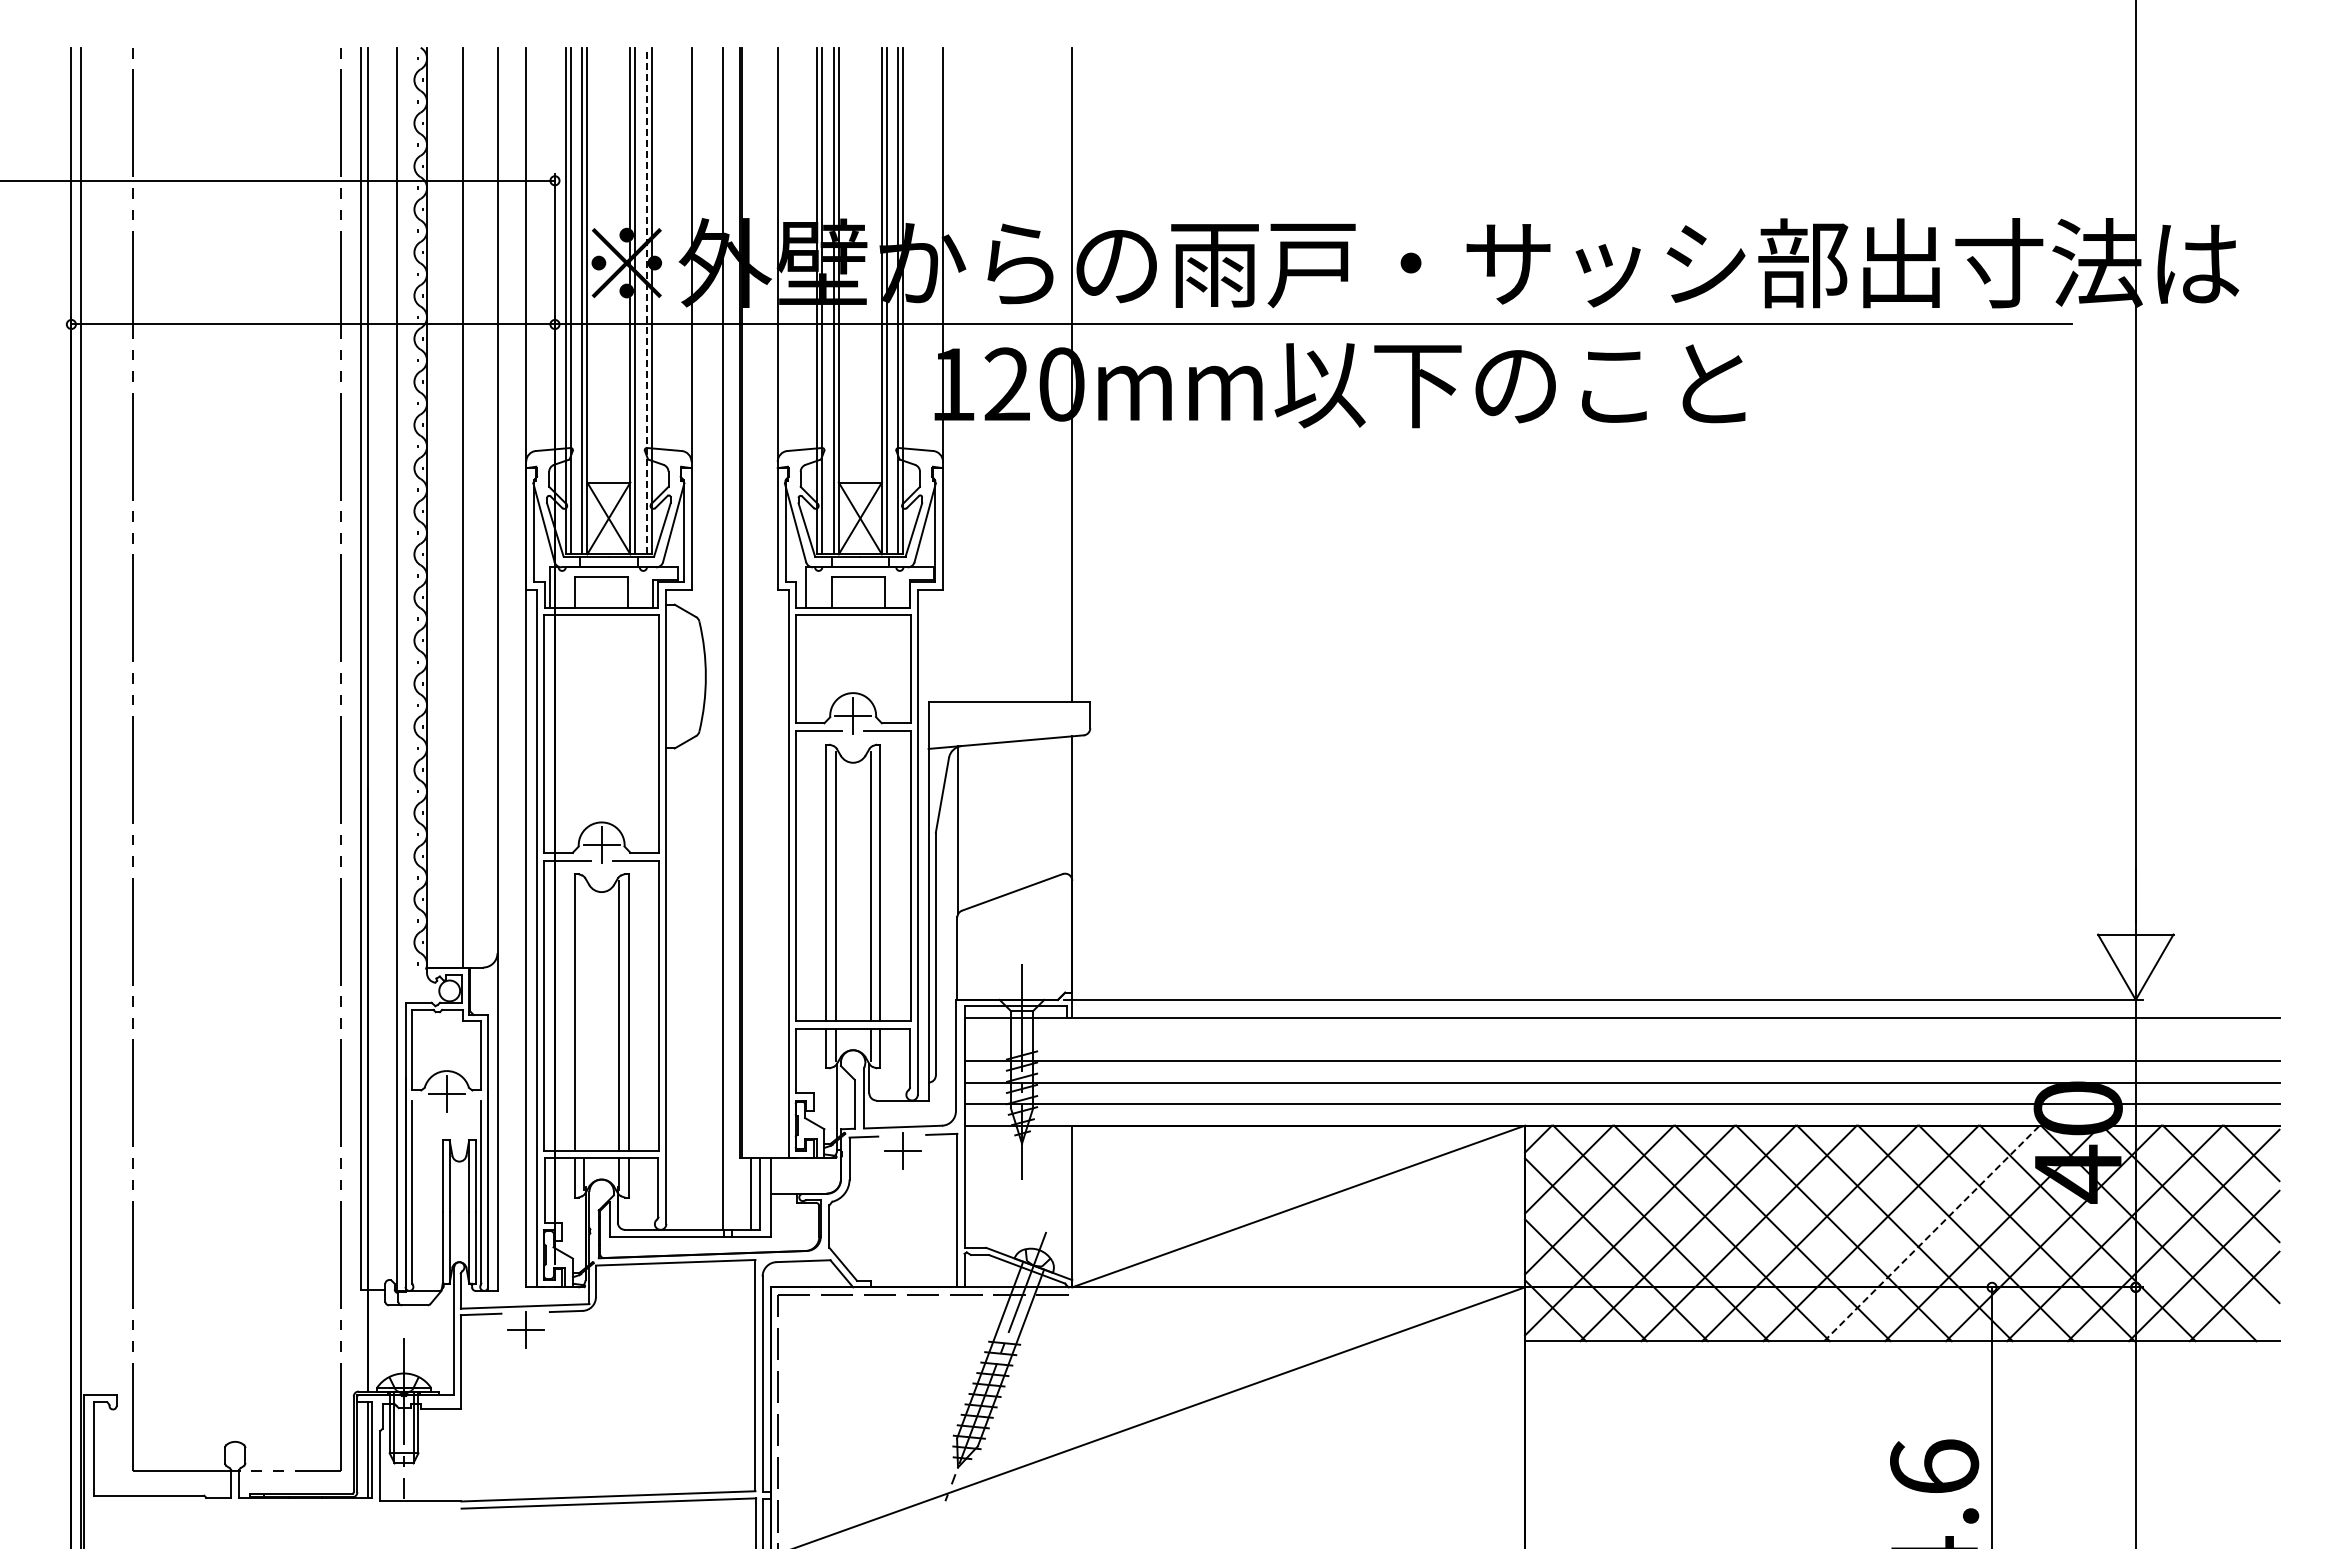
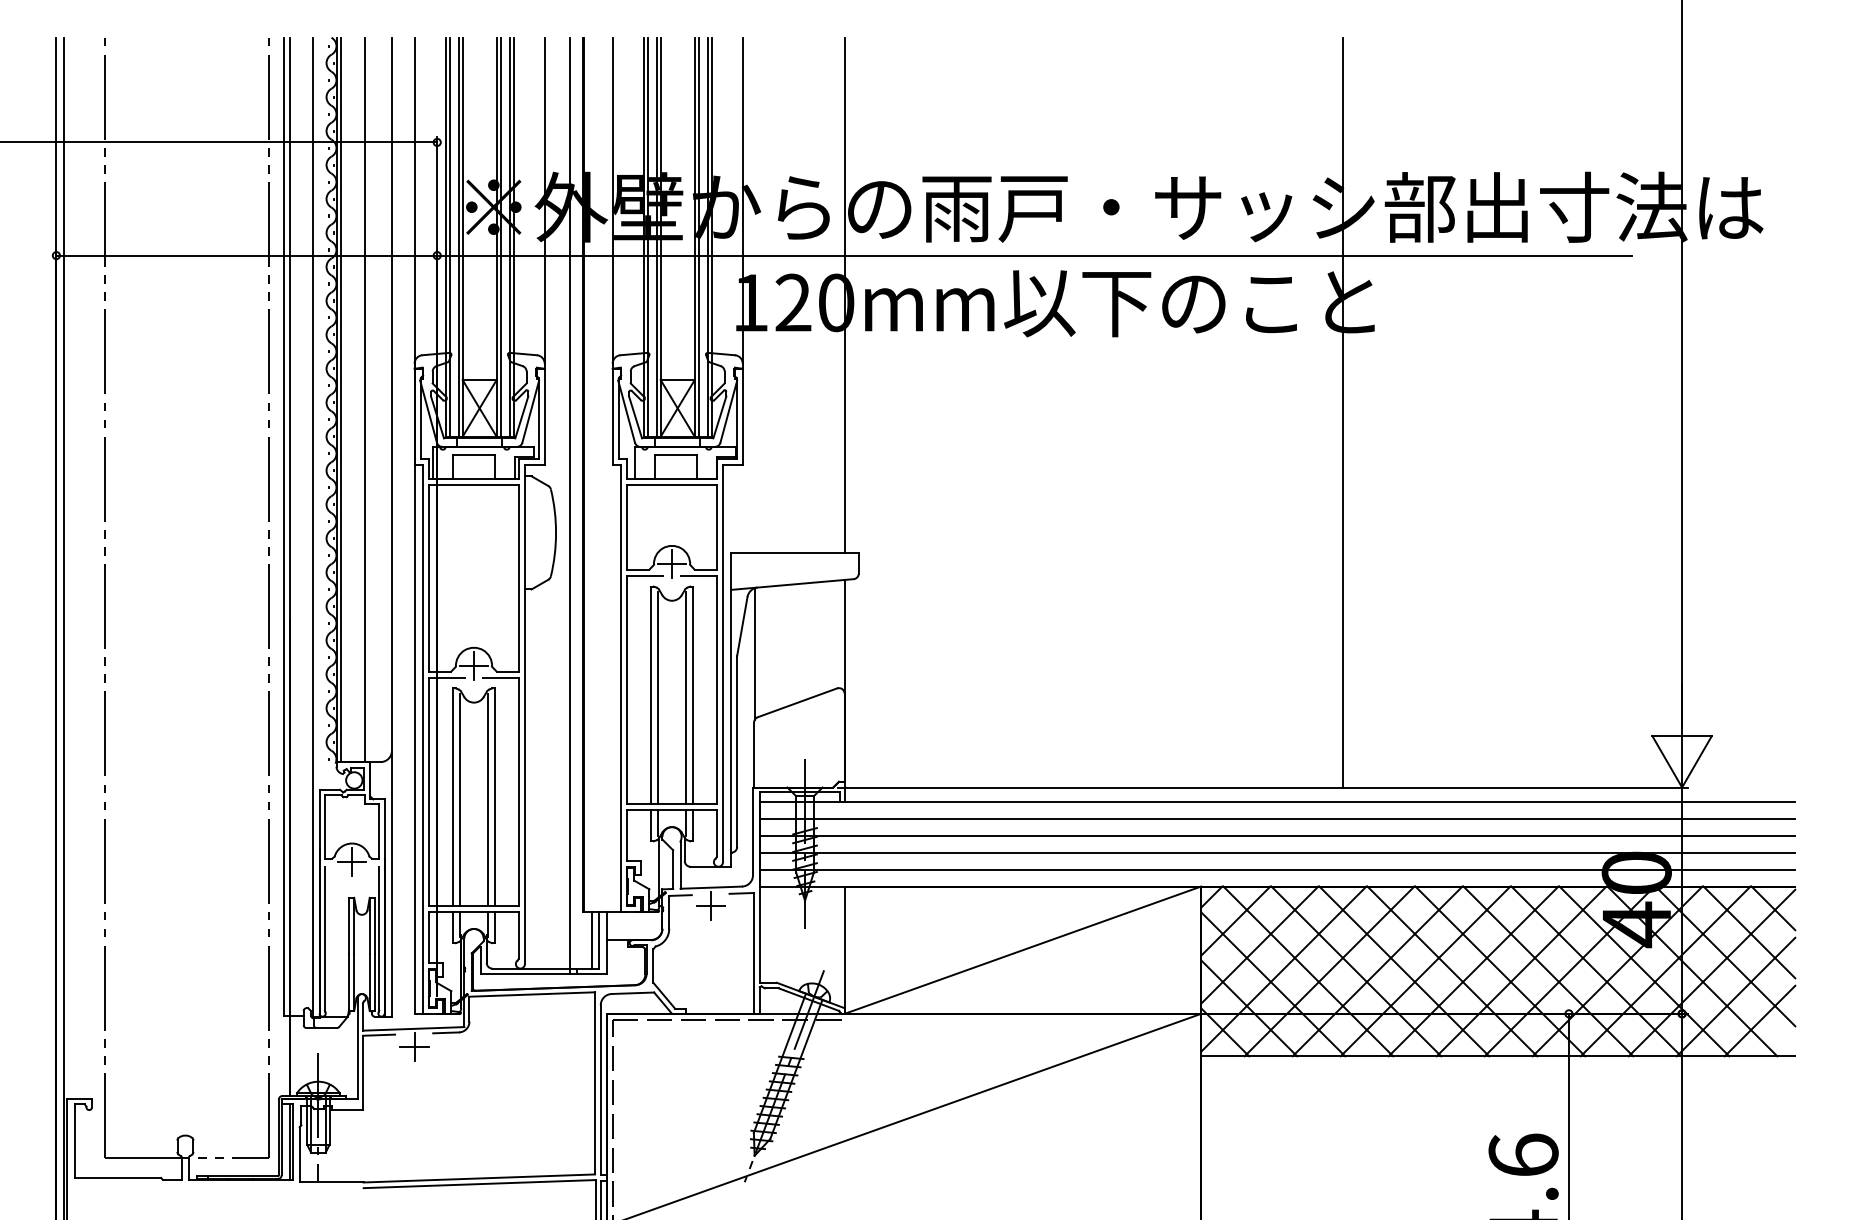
line: (646, 300) -> (509, 236), dashed -> solid
line: (432, 507) -> (340, 399), added
line: (1704, 523) -> (1342, 412), added
line: (584, 1015) -> (460, 799), added
line: (1621, 1039) -> (1277, 818), added
line: (1932, 1233) -> (1522, 971), dashed -> solid

